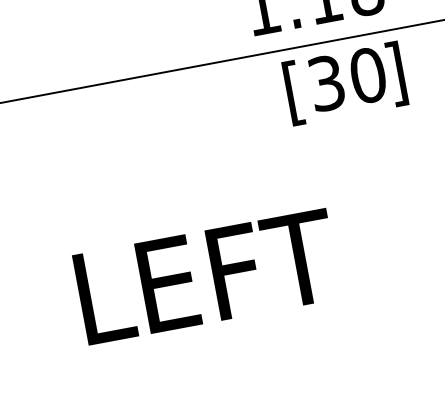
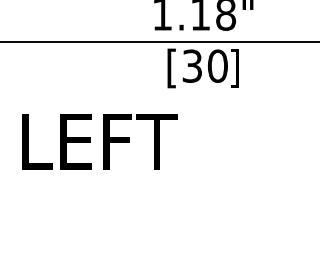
text: (206, 276) -> (99, 141), moved

